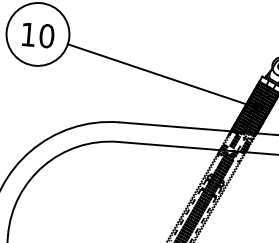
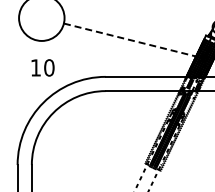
text: (37, 34) -> (42, 67), moved
line: (163, 76) -> (134, 41), solid -> dashed

